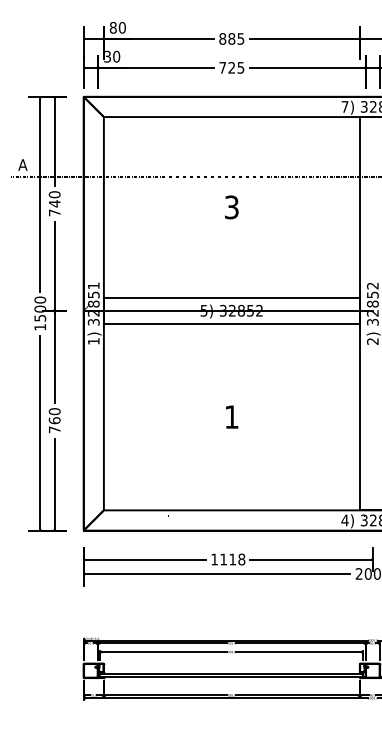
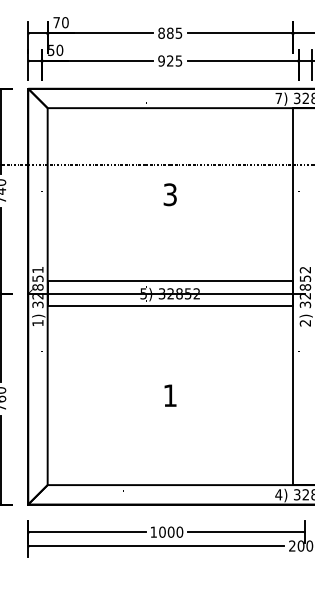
text: (112, 27) -> (55, 22), 80 -> 70
text: (107, 55) -> (51, 49), 30 -> 50
text: (222, 67) -> (161, 60), 725 -> 925
text: (232, 559) -> (170, 532), 1118 -> 1000

